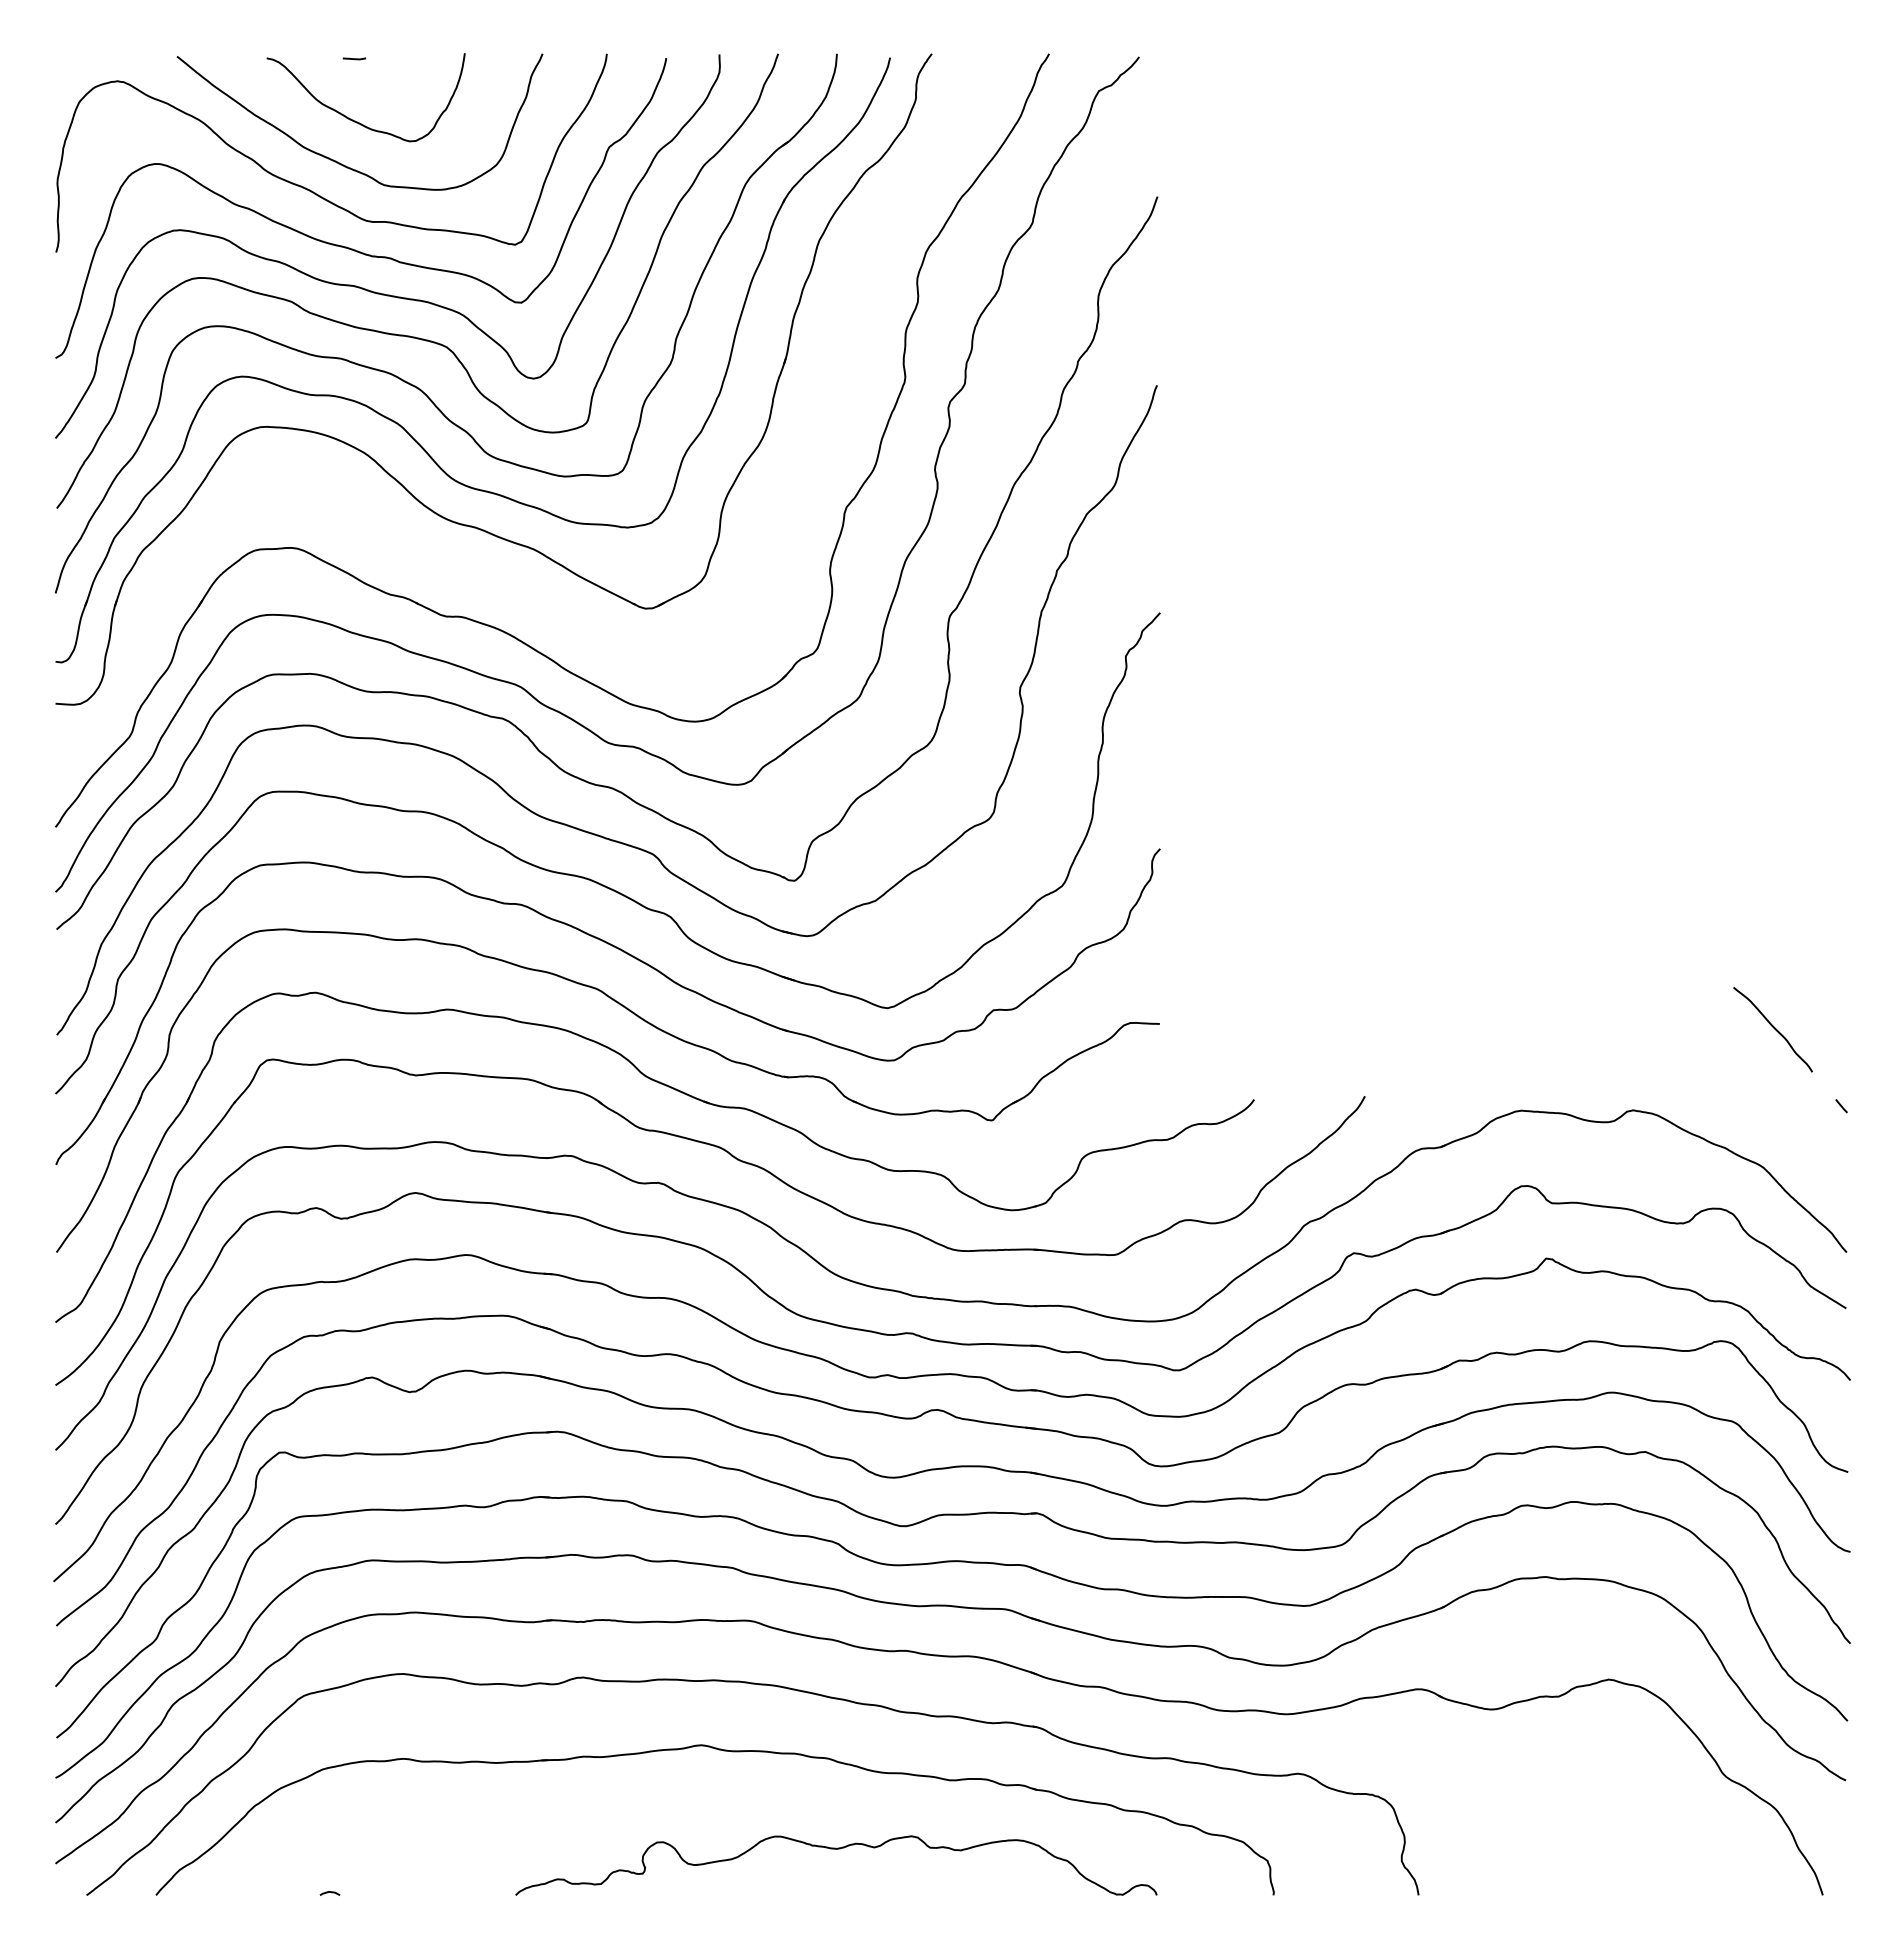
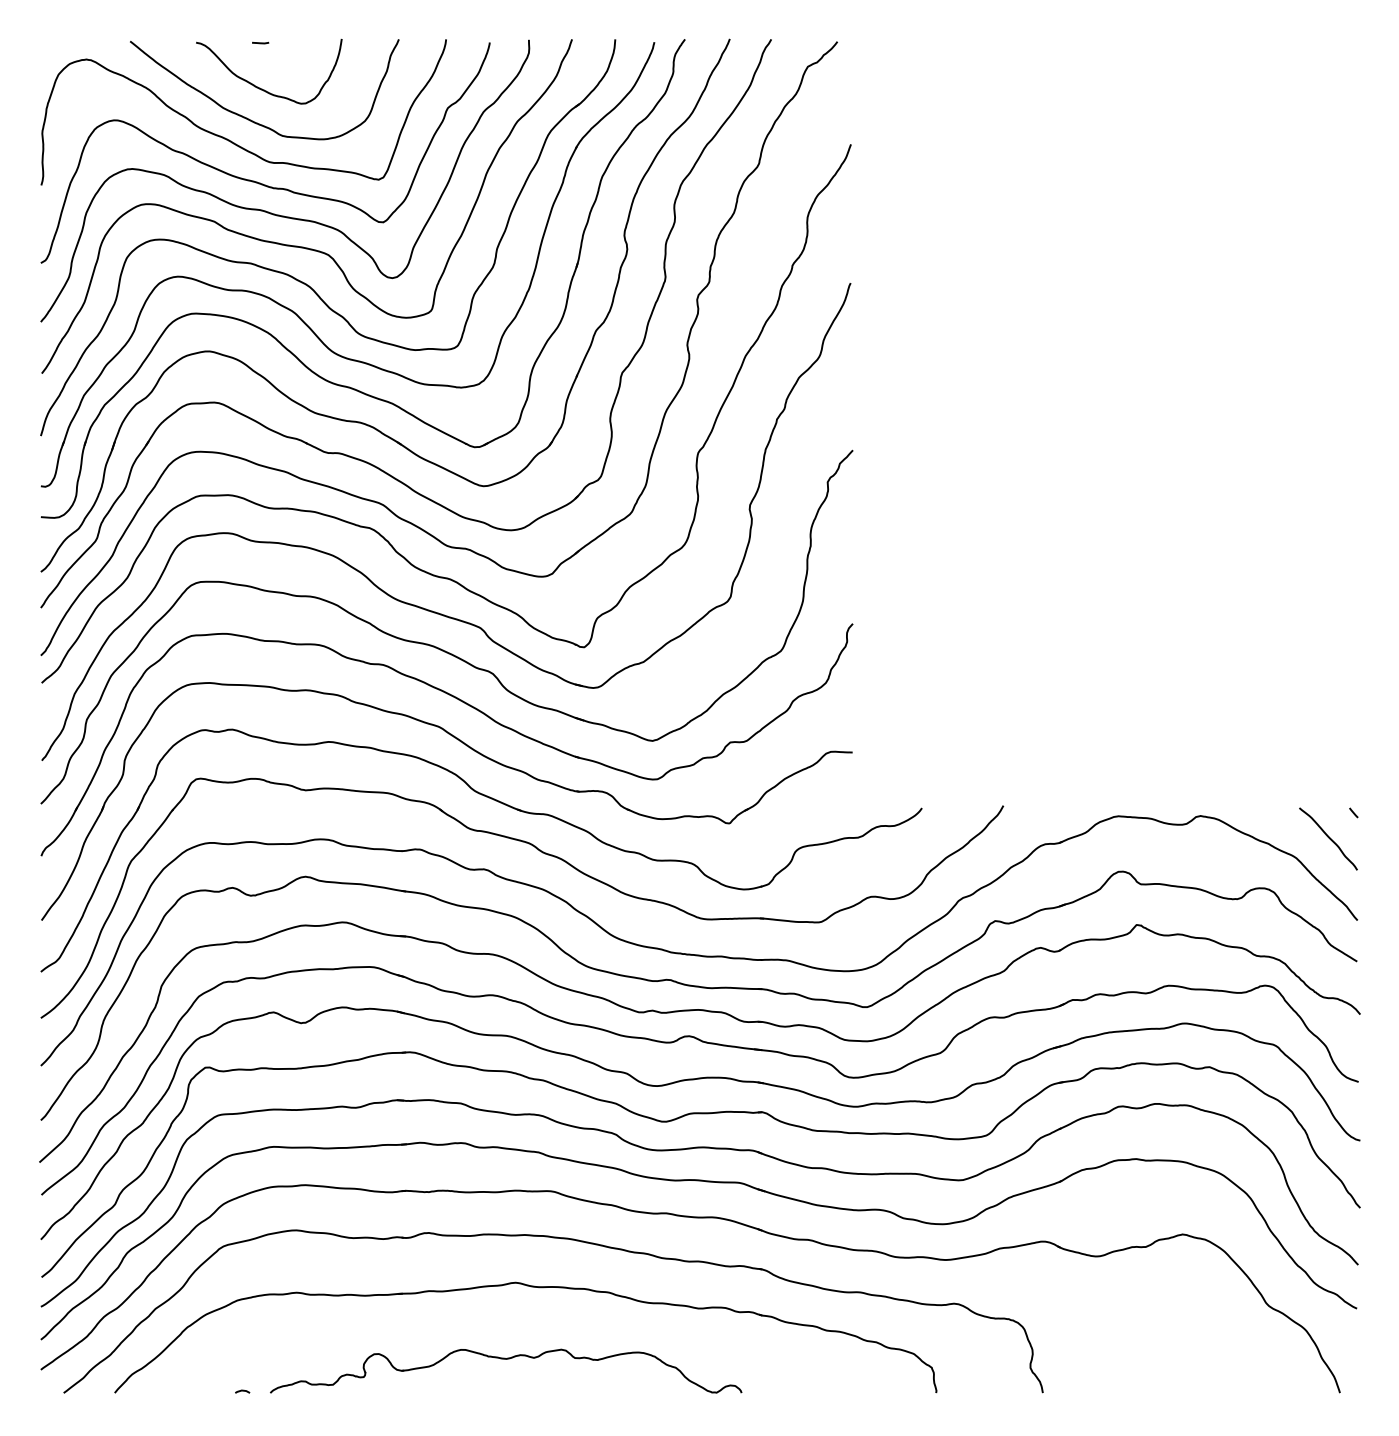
part: (487, 573) -> (358, 421), added
curve: (1773, 1028) -> (1328, 838), moved
part: (836, 1849) -> (506, 1359), moved

